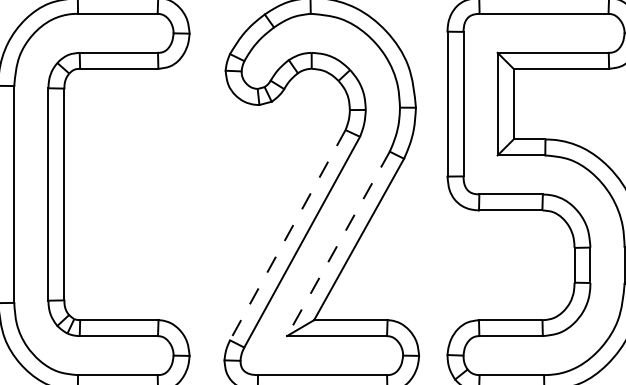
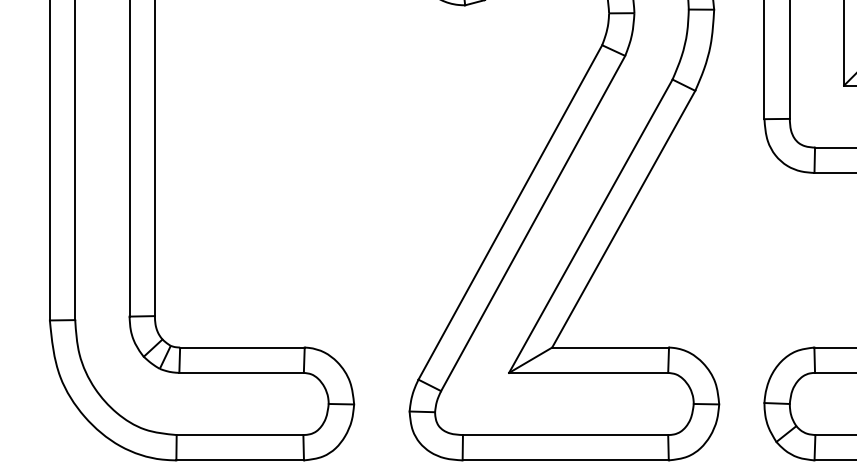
line: (287, 235) -> (509, 212), dashed -> solid
line: (338, 243) -> (590, 225), dashed -> solid

